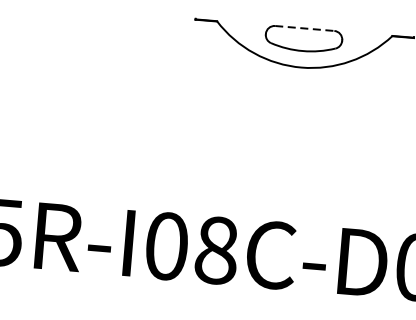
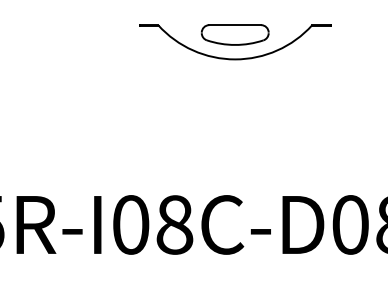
line: (305, 28) -> (235, 25), dashed -> solid

